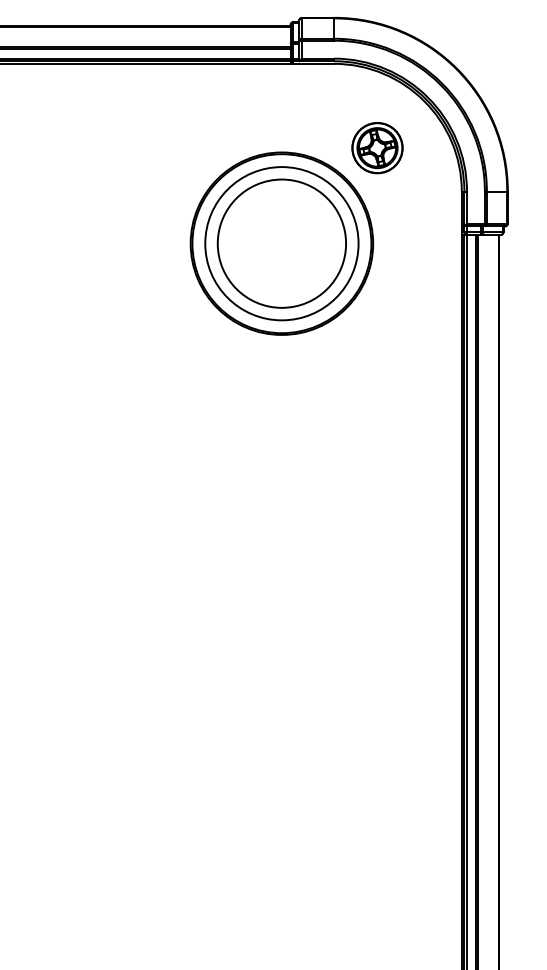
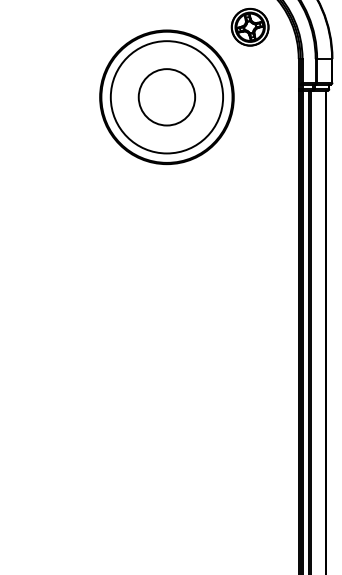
part: (377, 148) -> (250, 27), moved
circle: (281, 243) -> (166, 97), size x0.6

